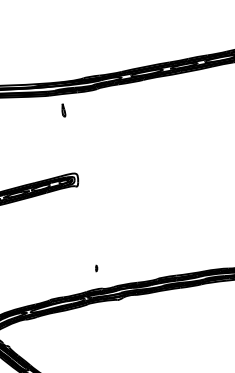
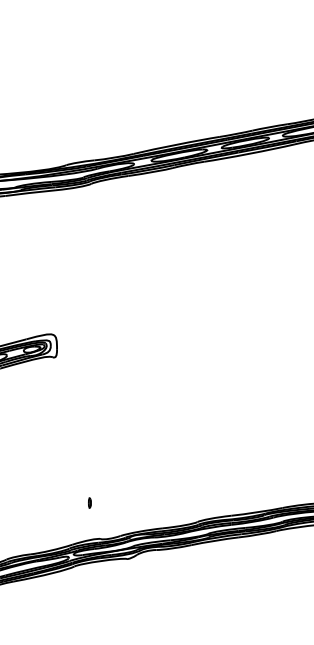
part: (63, 110) -> (30, 222), removed

